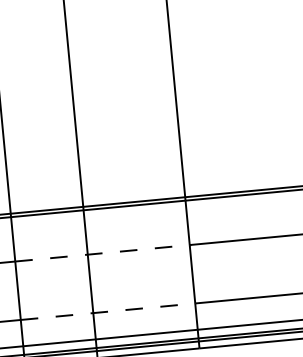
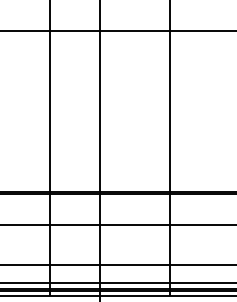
line: (103, 253) -> (110, 224), dashed -> solid
line: (108, 311) -> (110, 264), dashed -> solid

